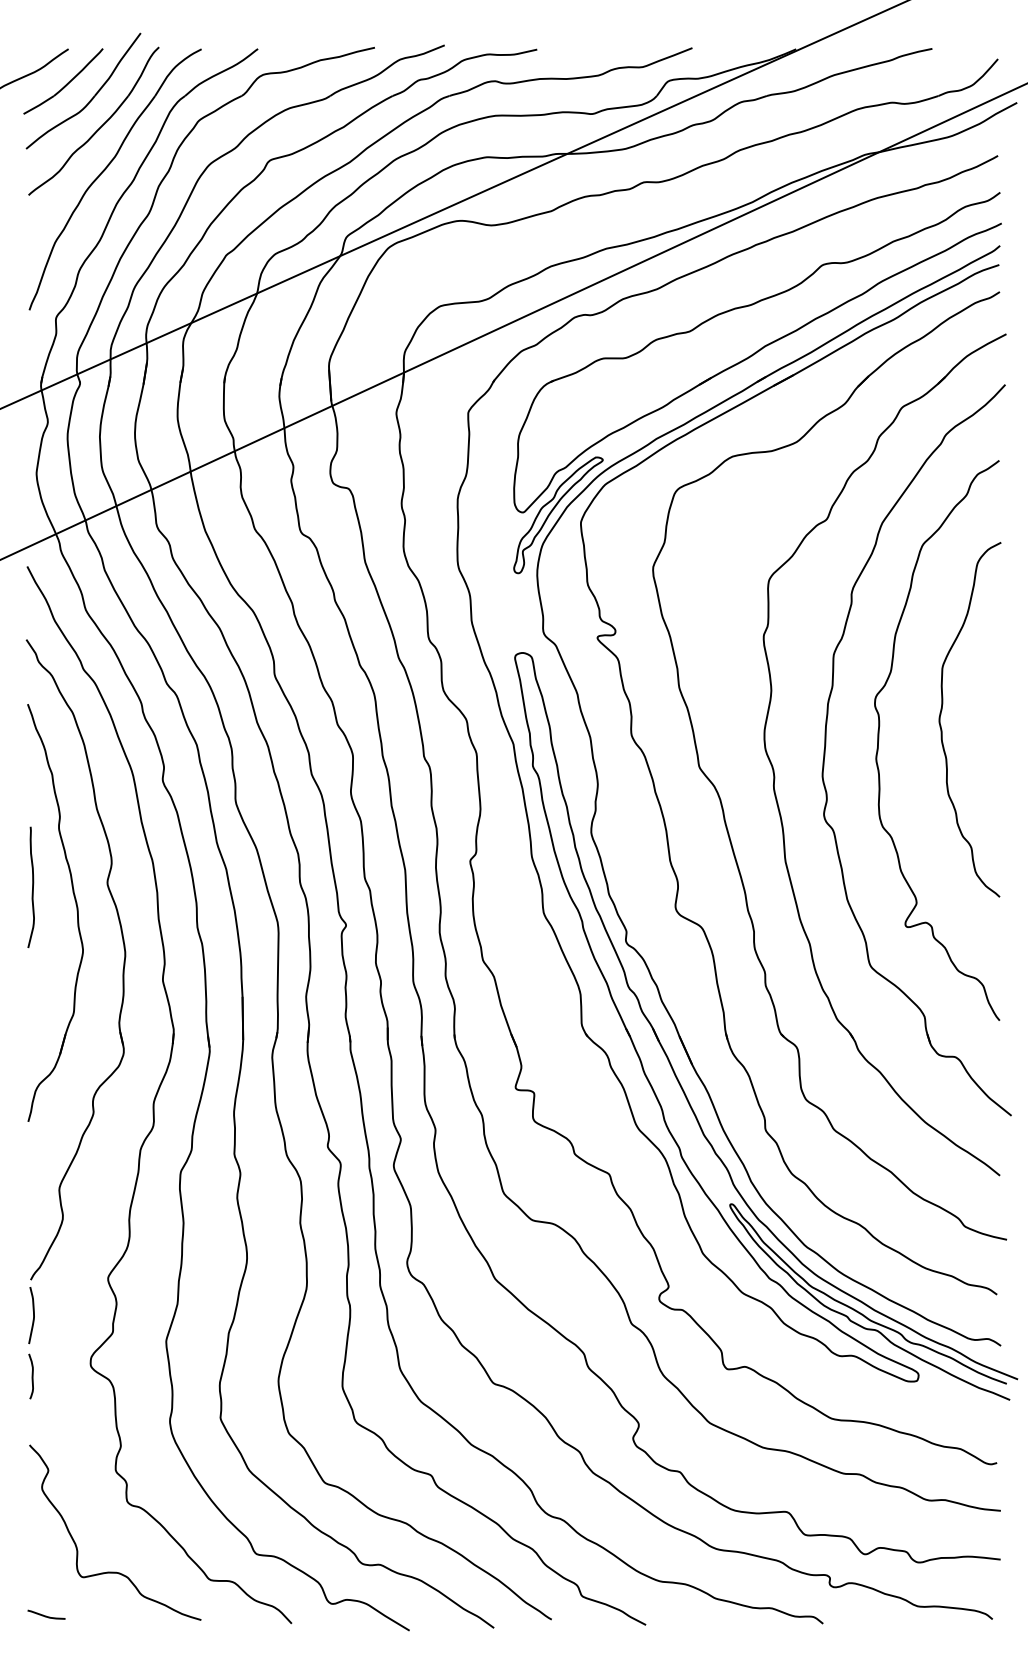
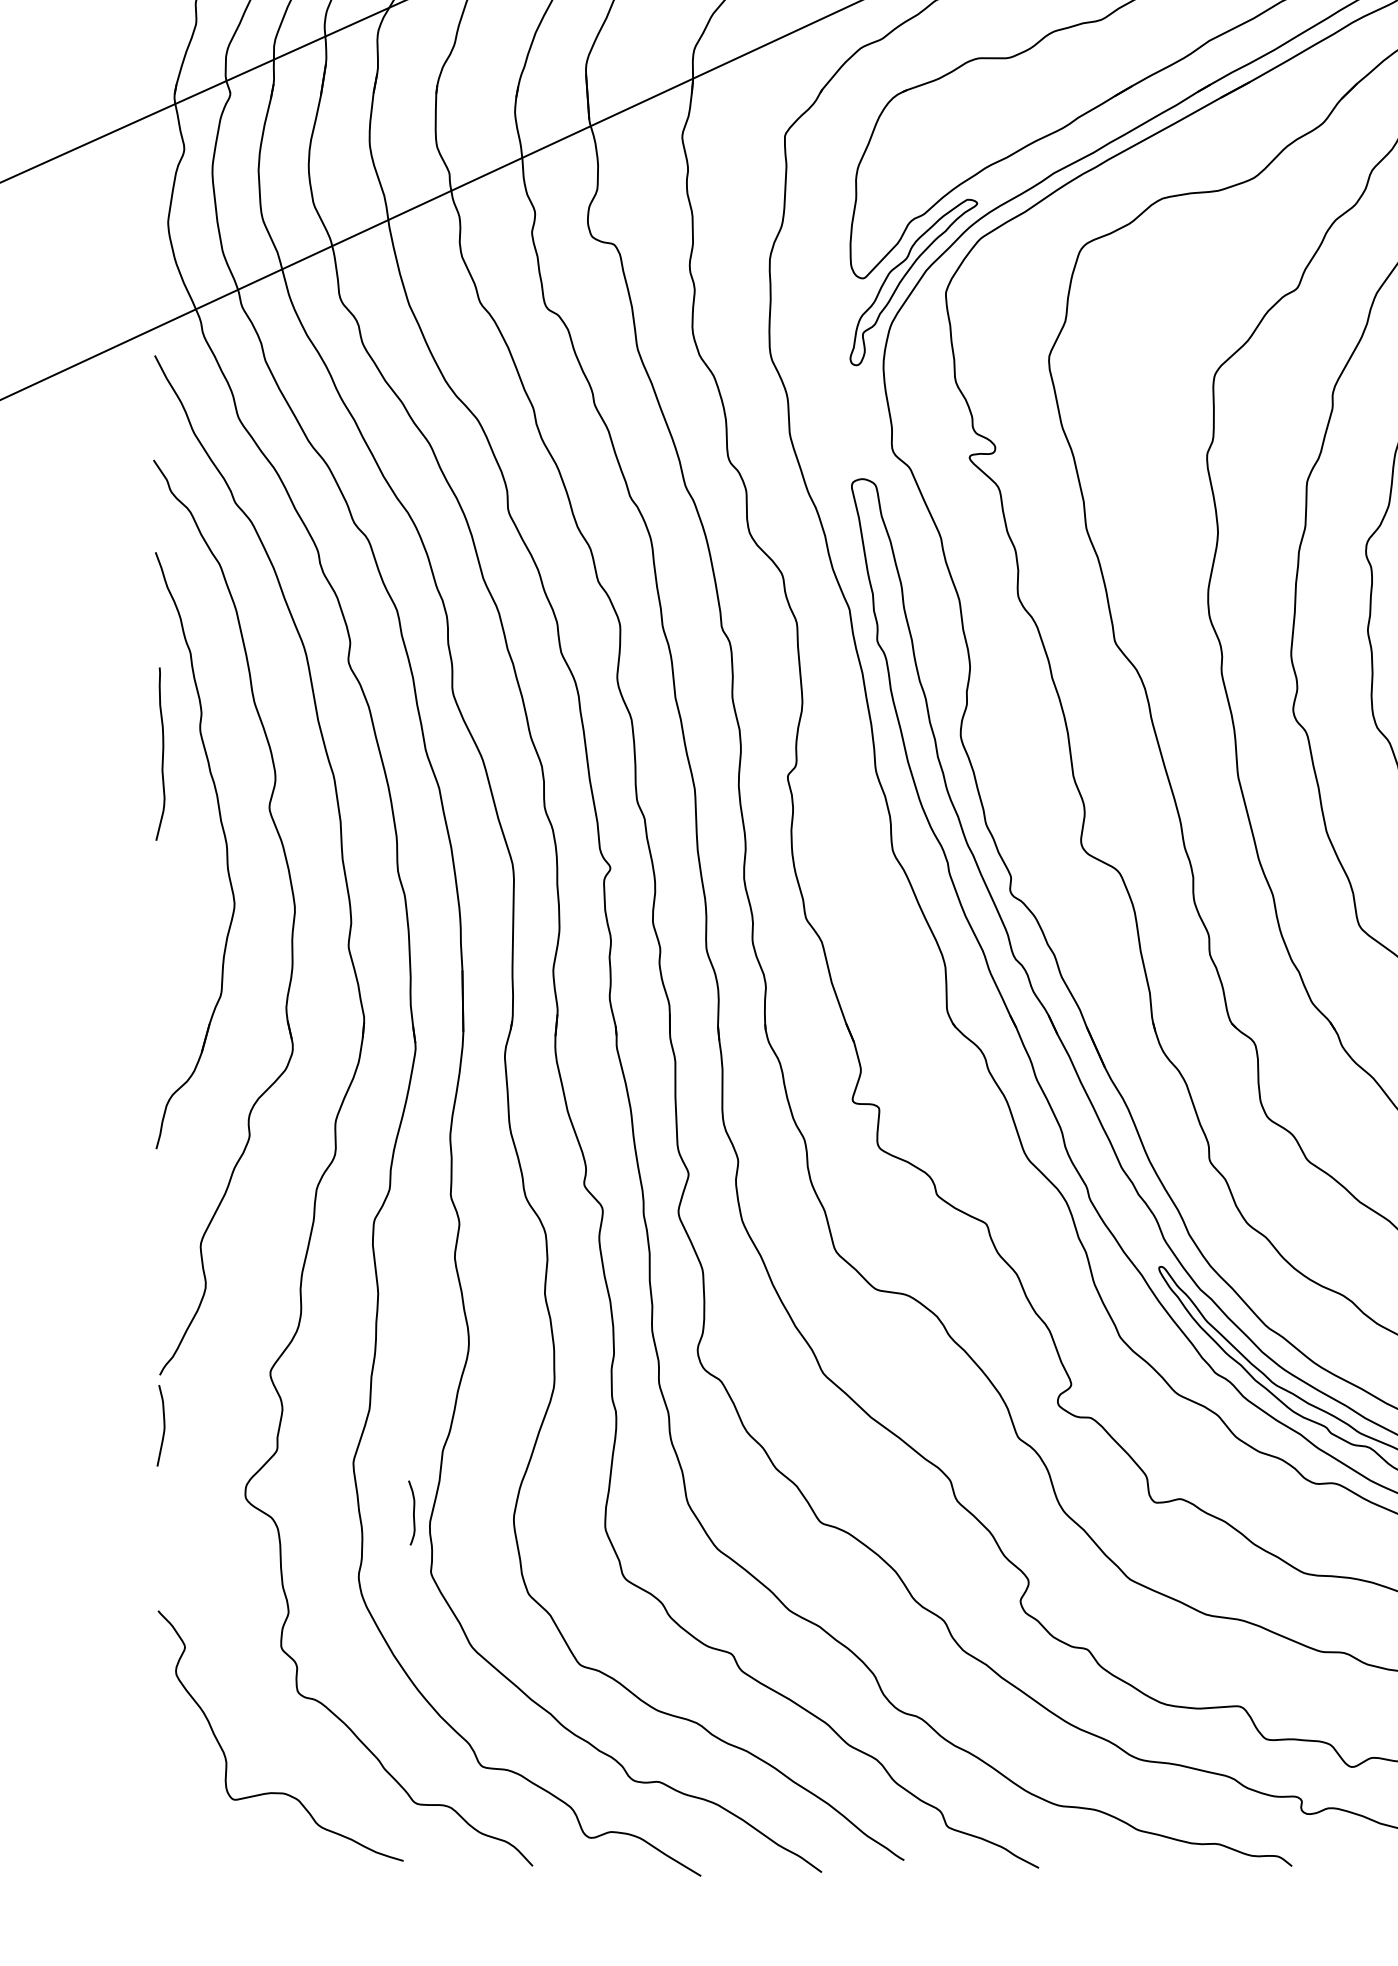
curve: (32, 887) -> (162, 754), moved
curve: (31, 1376) -> (412, 1512), moved
curve: (46, 1615) -> (182, 1854), removed

